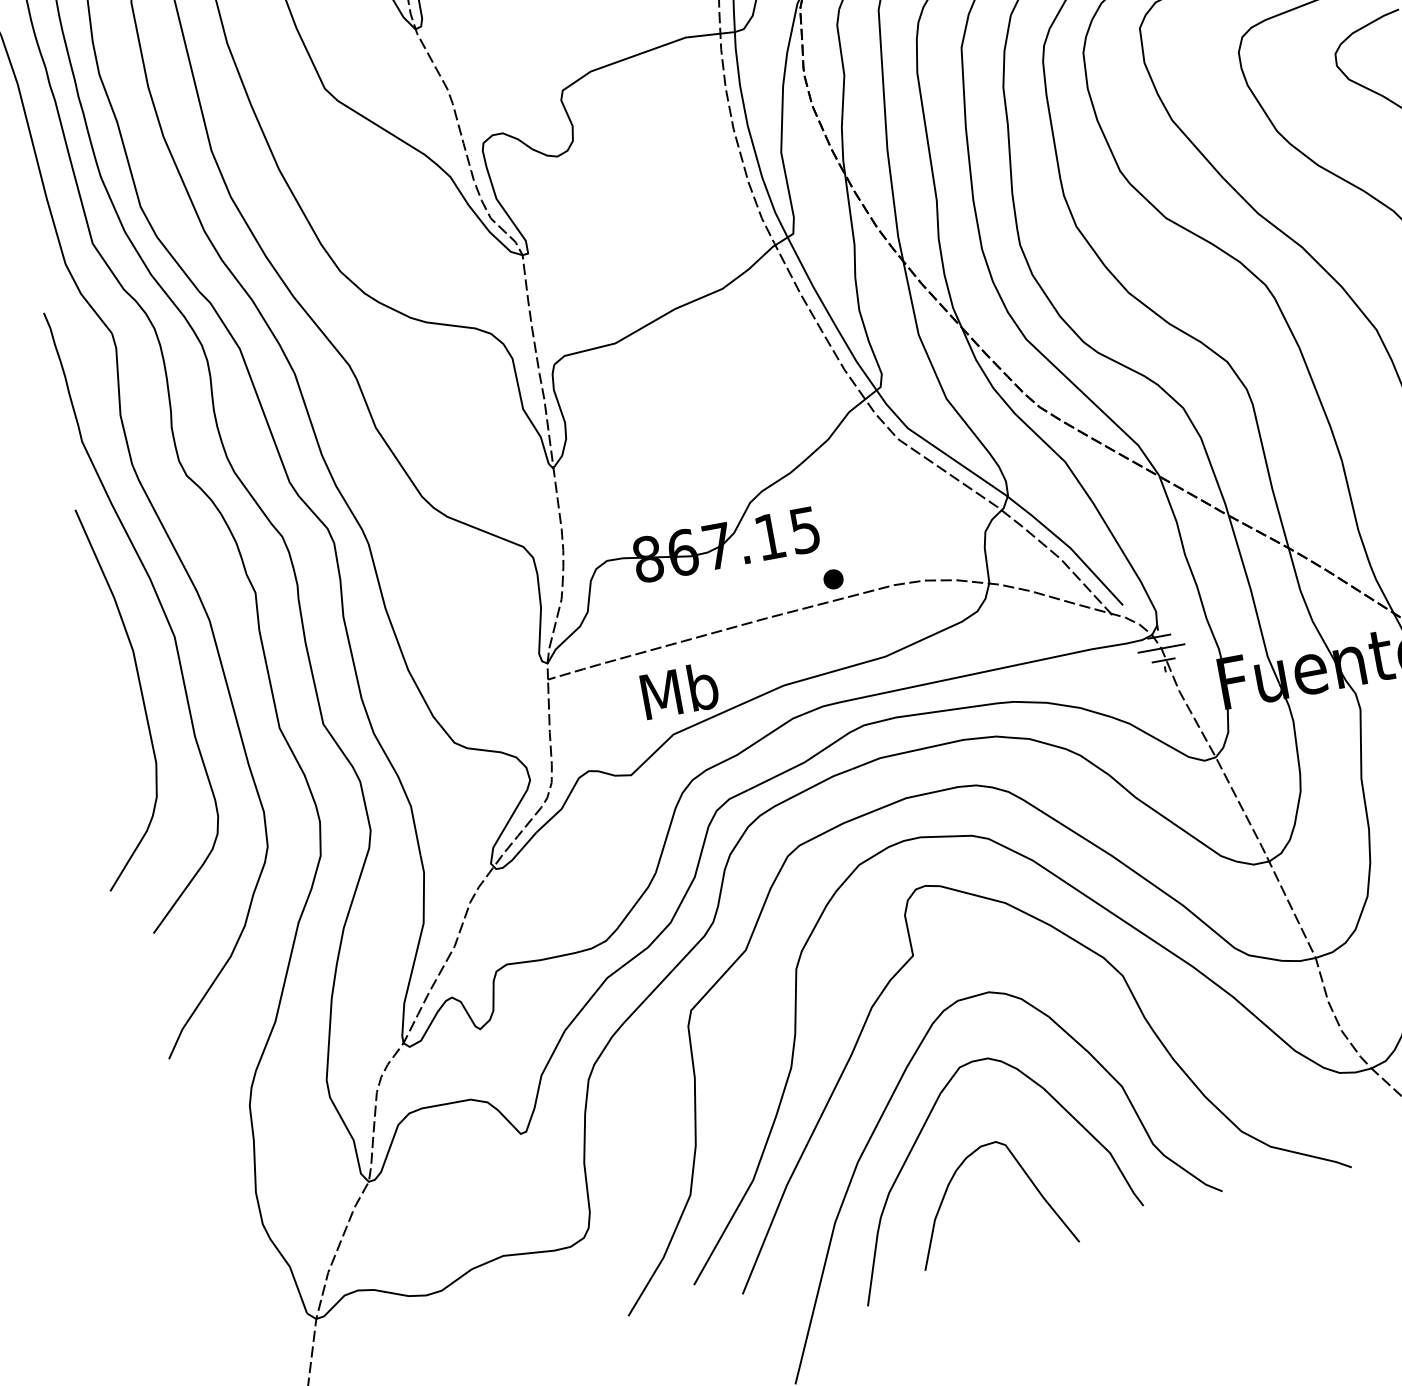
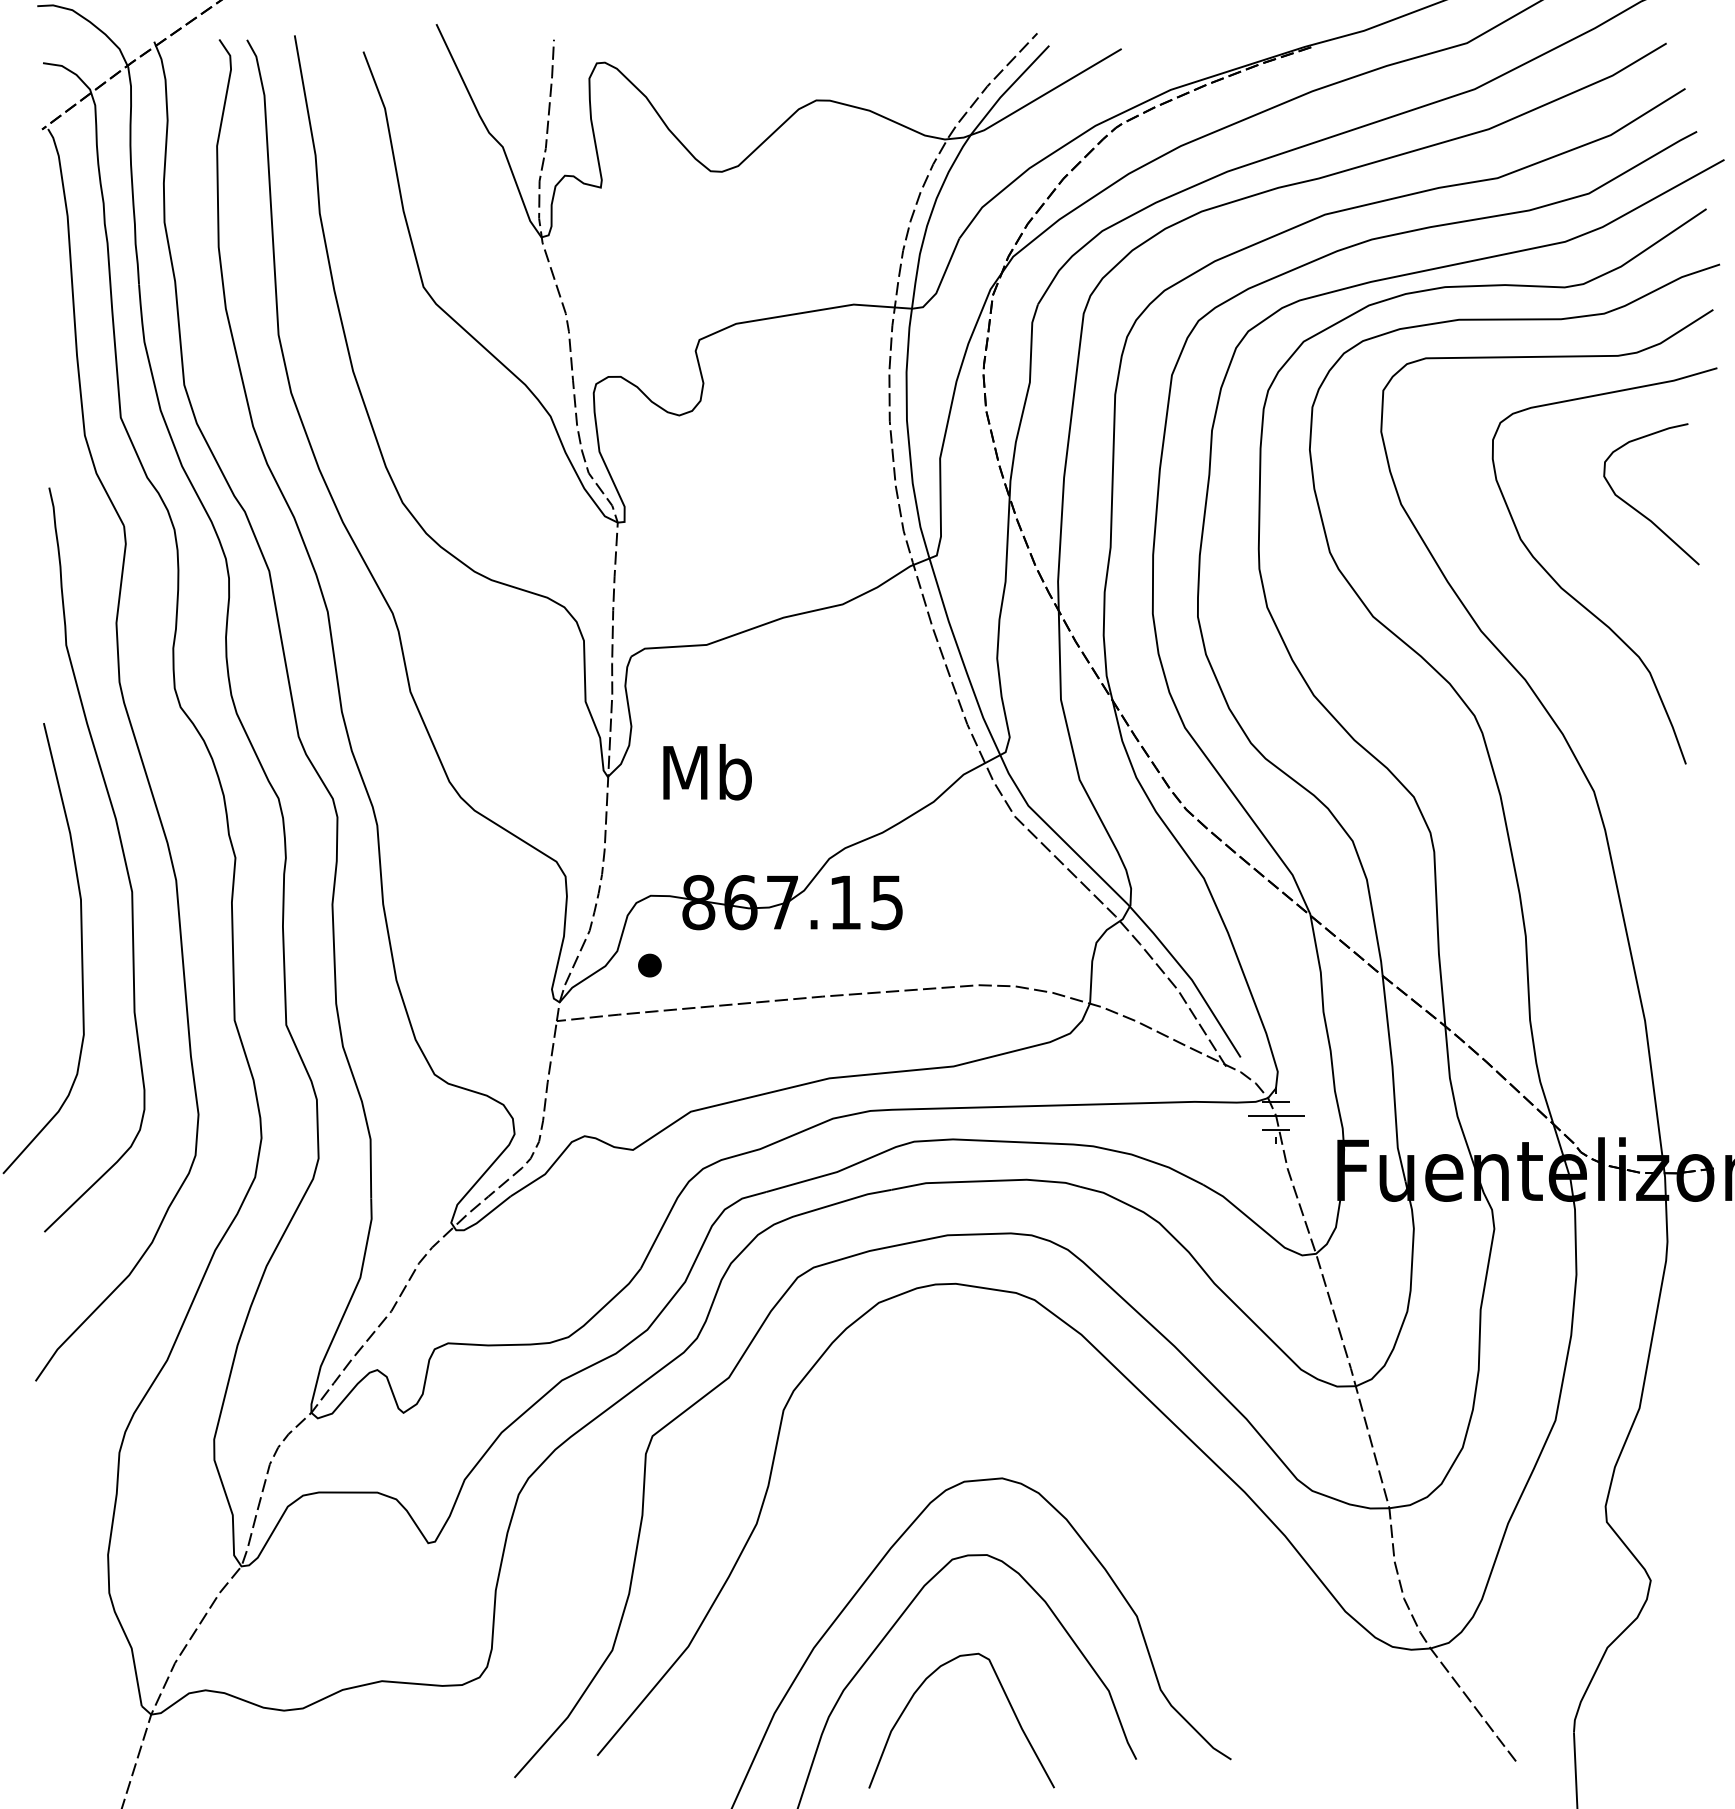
part: (833, 579) -> (649, 965), moved
text: (679, 691) -> (707, 772), moved
curve: (1082, 945) -> (1120, 1444), removed

